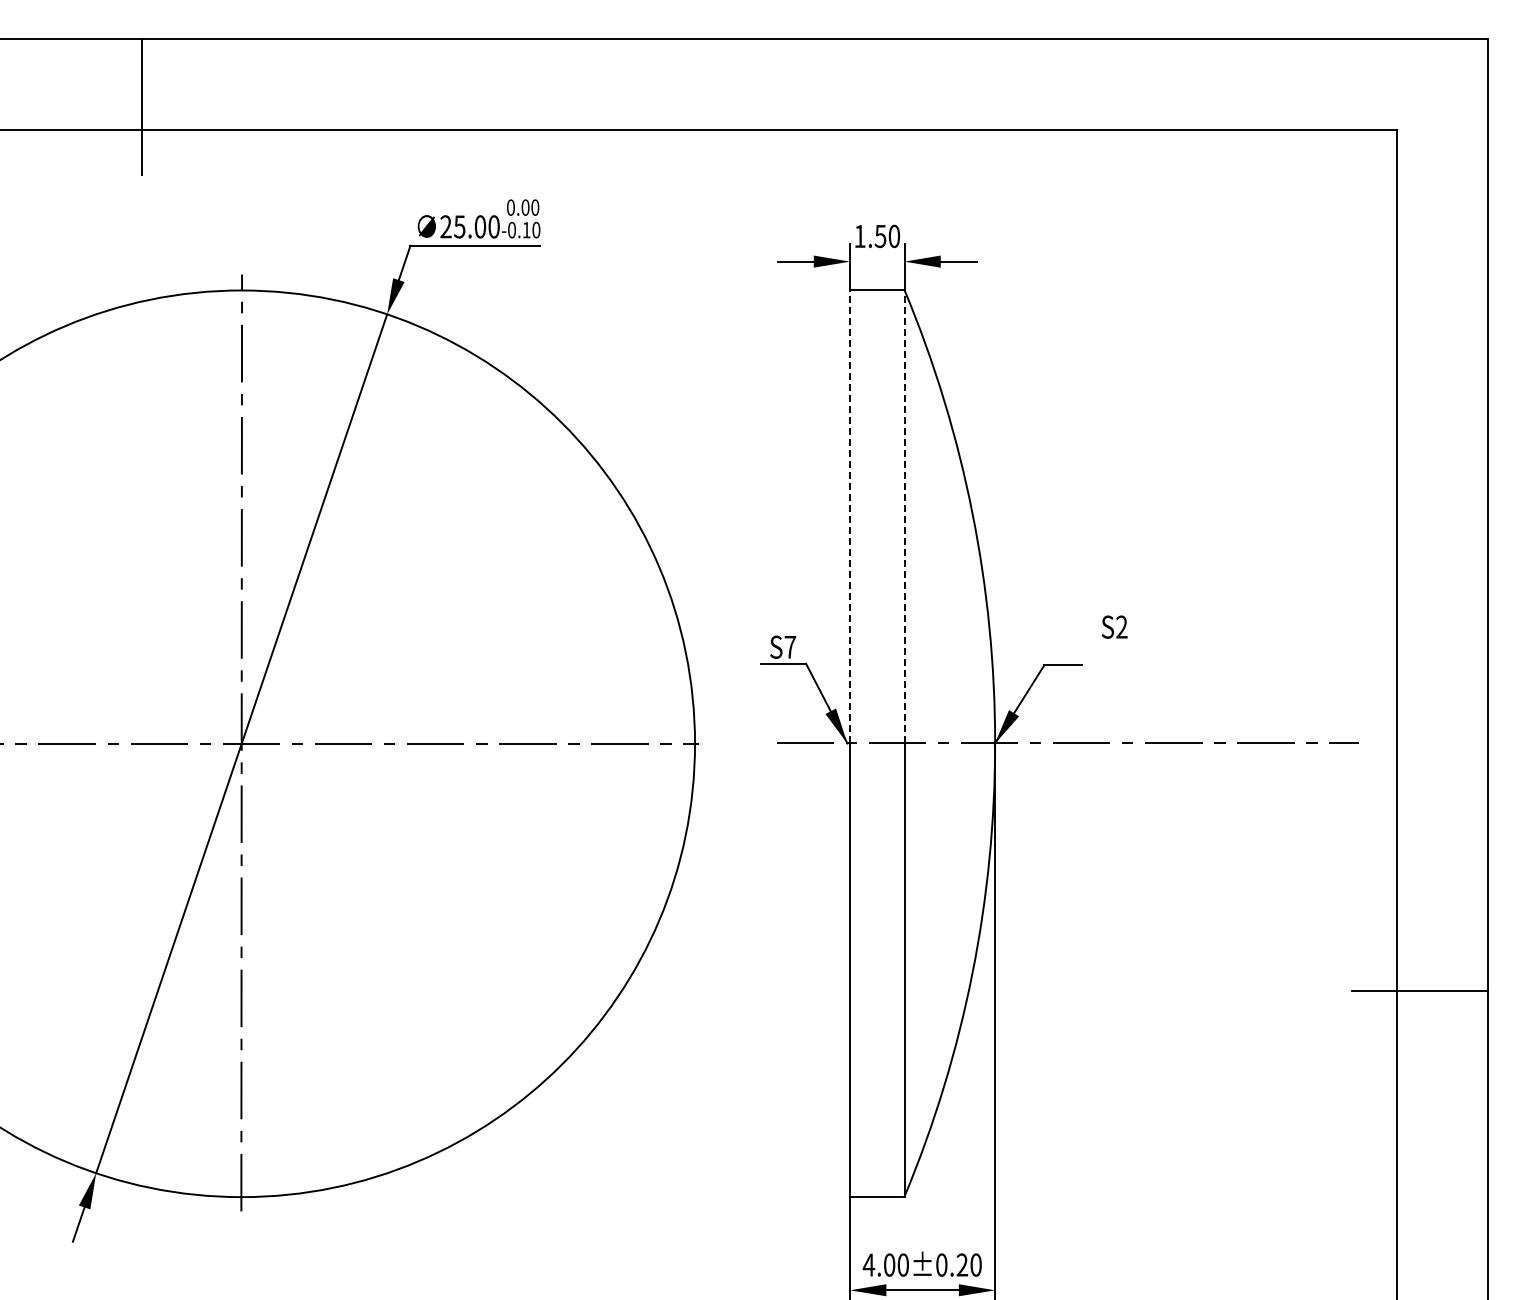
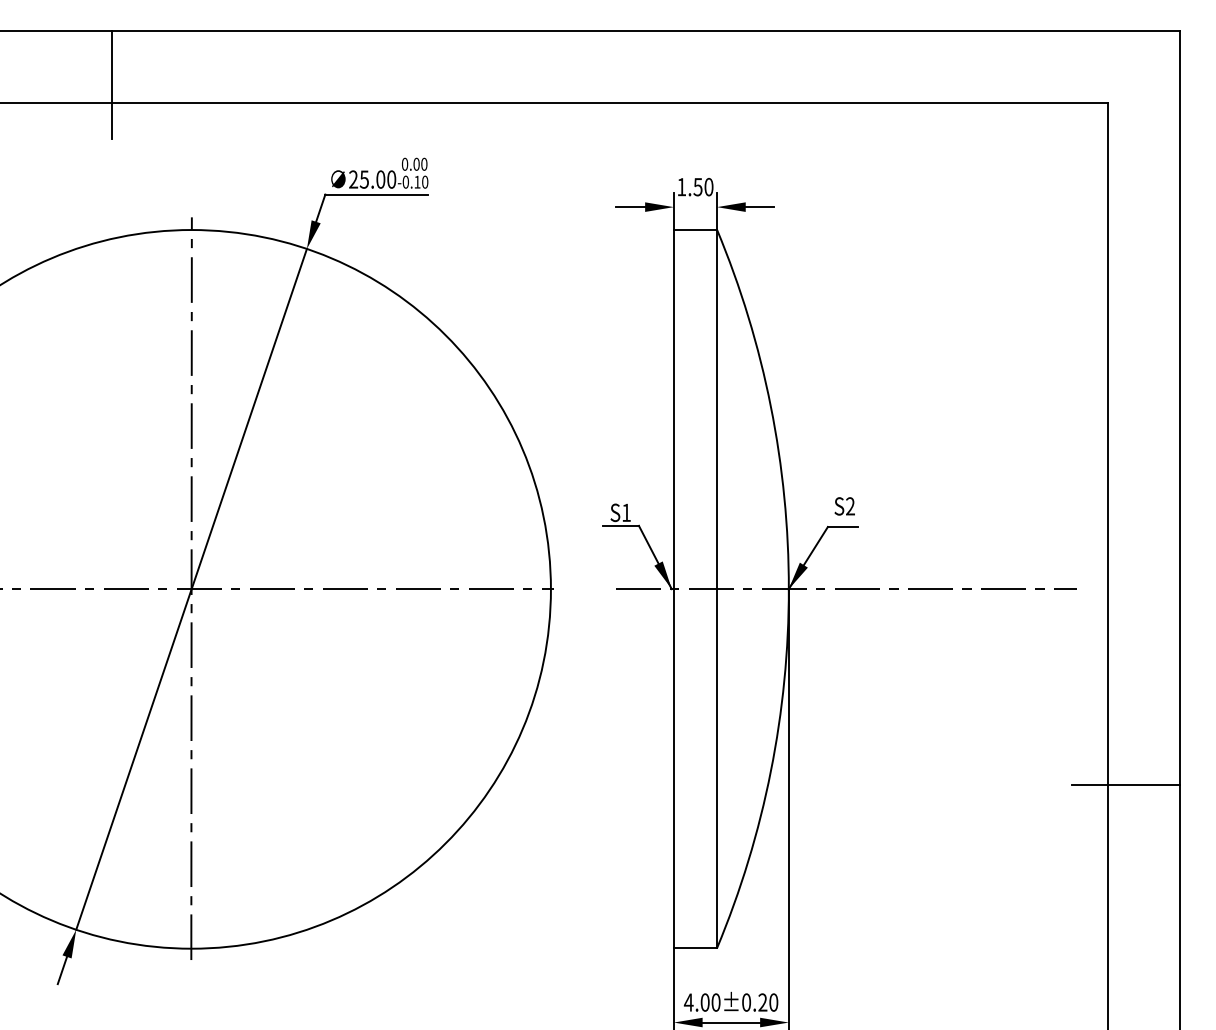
line: (850, 516) -> (674, 409), dashed -> solid
line: (904, 516) -> (716, 409), dashed -> solid
text: (1114, 626) -> (844, 505), moved
text: (790, 647) -> (626, 513), S7 -> S1

